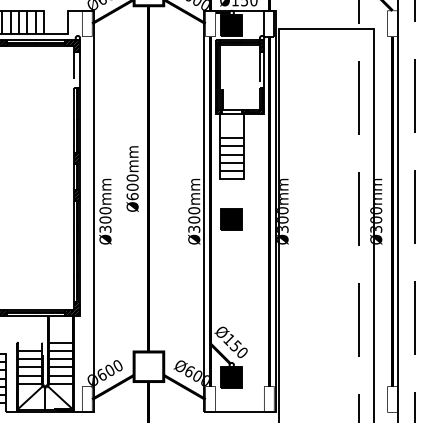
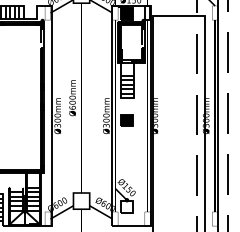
fill: (230, 376) -> (126, 206), removed

